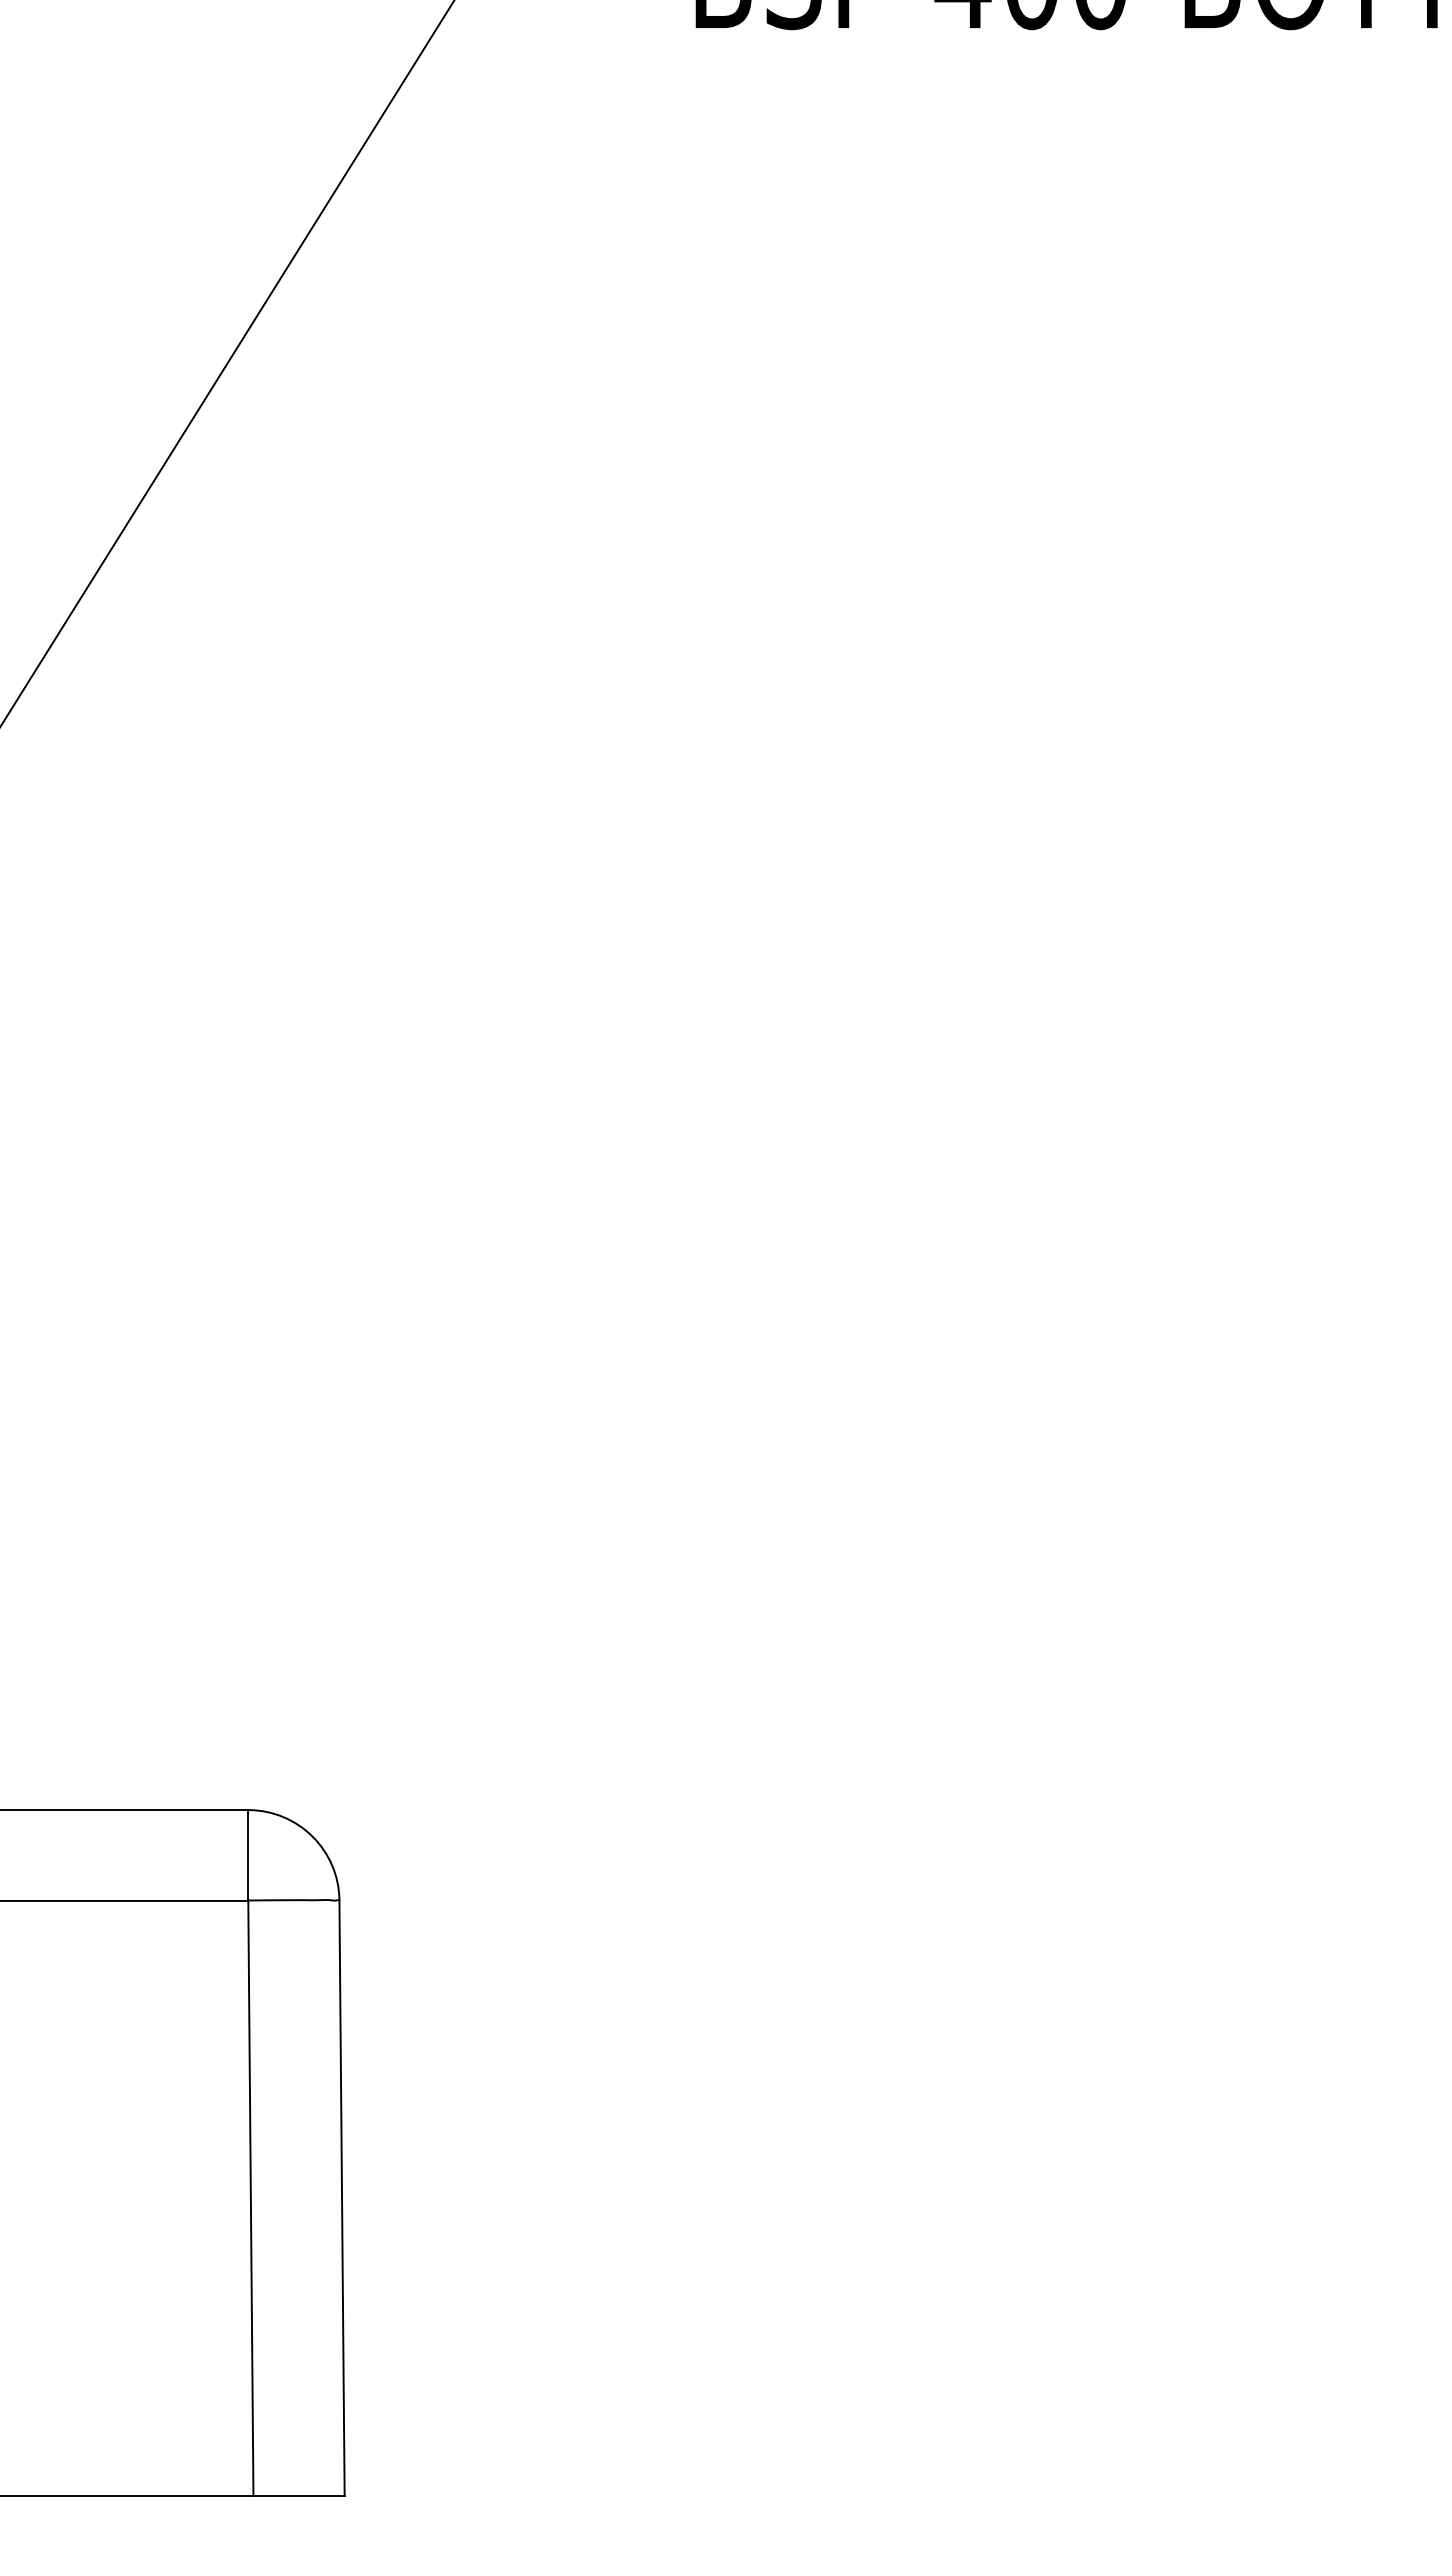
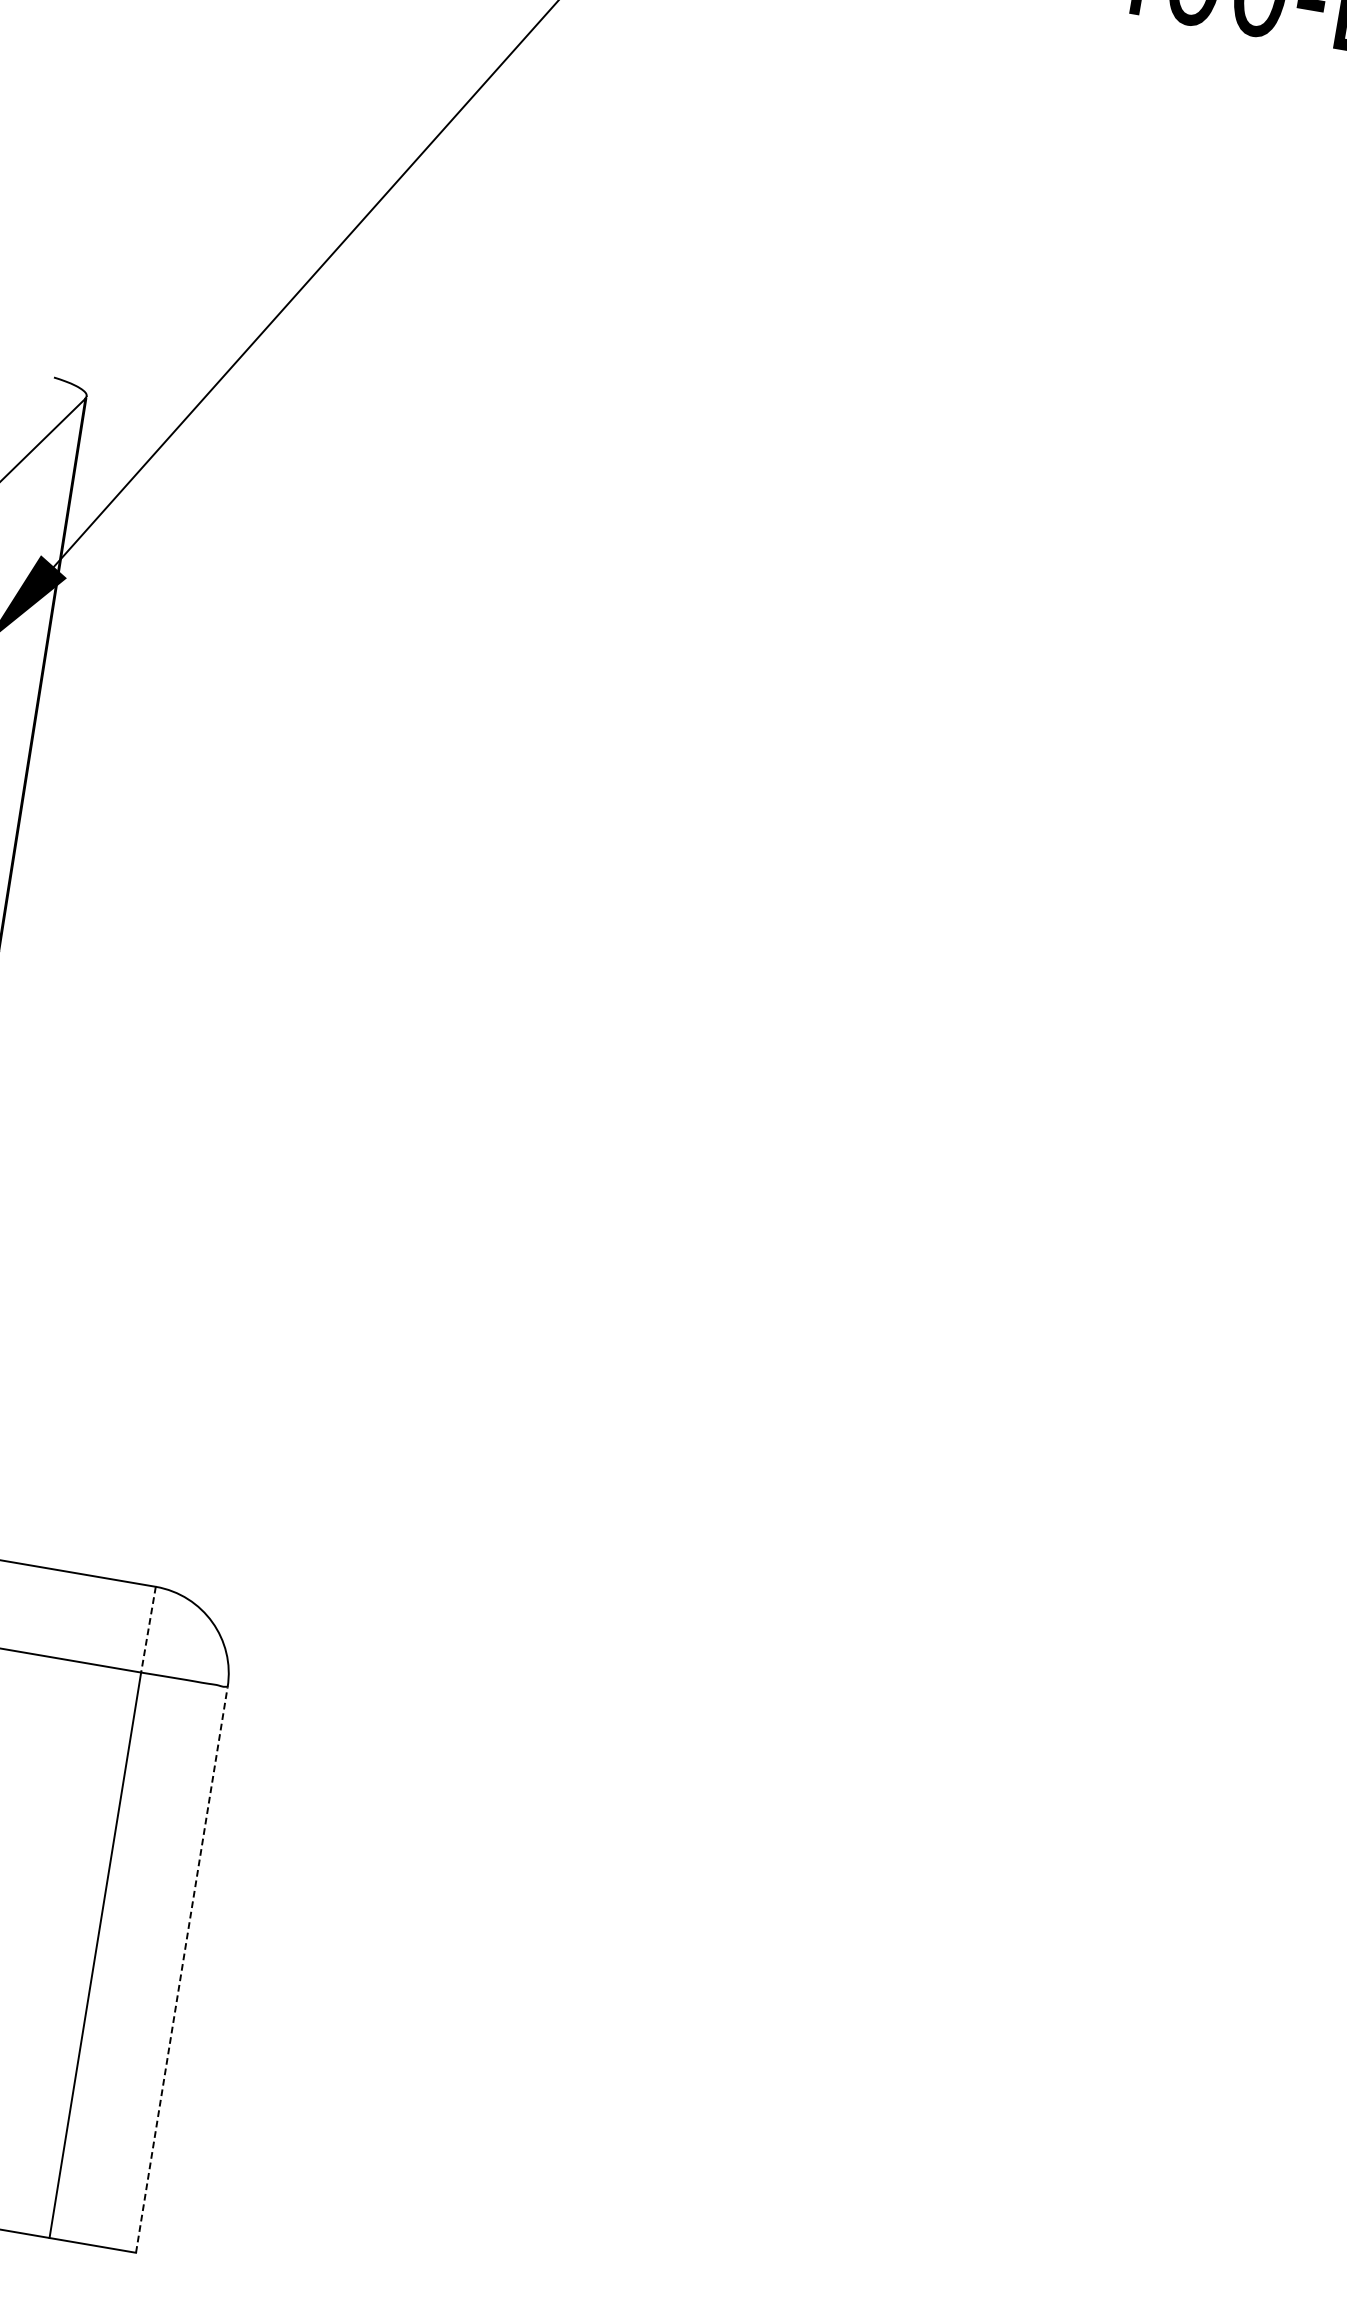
line: (248, 1855) -> (148, 1629), solid -> dashed
line: (342, 2198) -> (182, 1970), solid -> dashed

